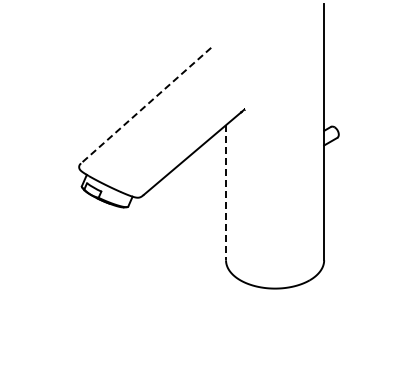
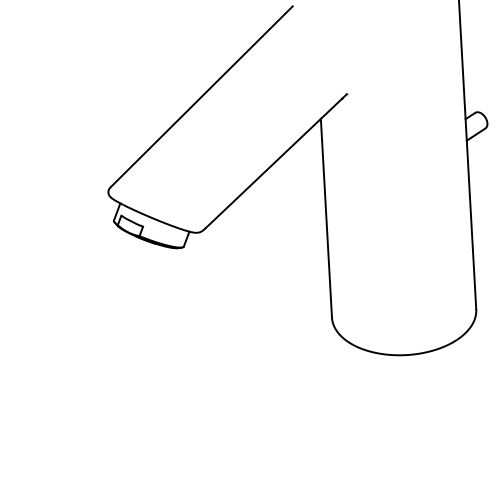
line: (146, 105) -> (202, 96), dashed -> solid
line: (226, 192) -> (327, 217), dashed -> solid

